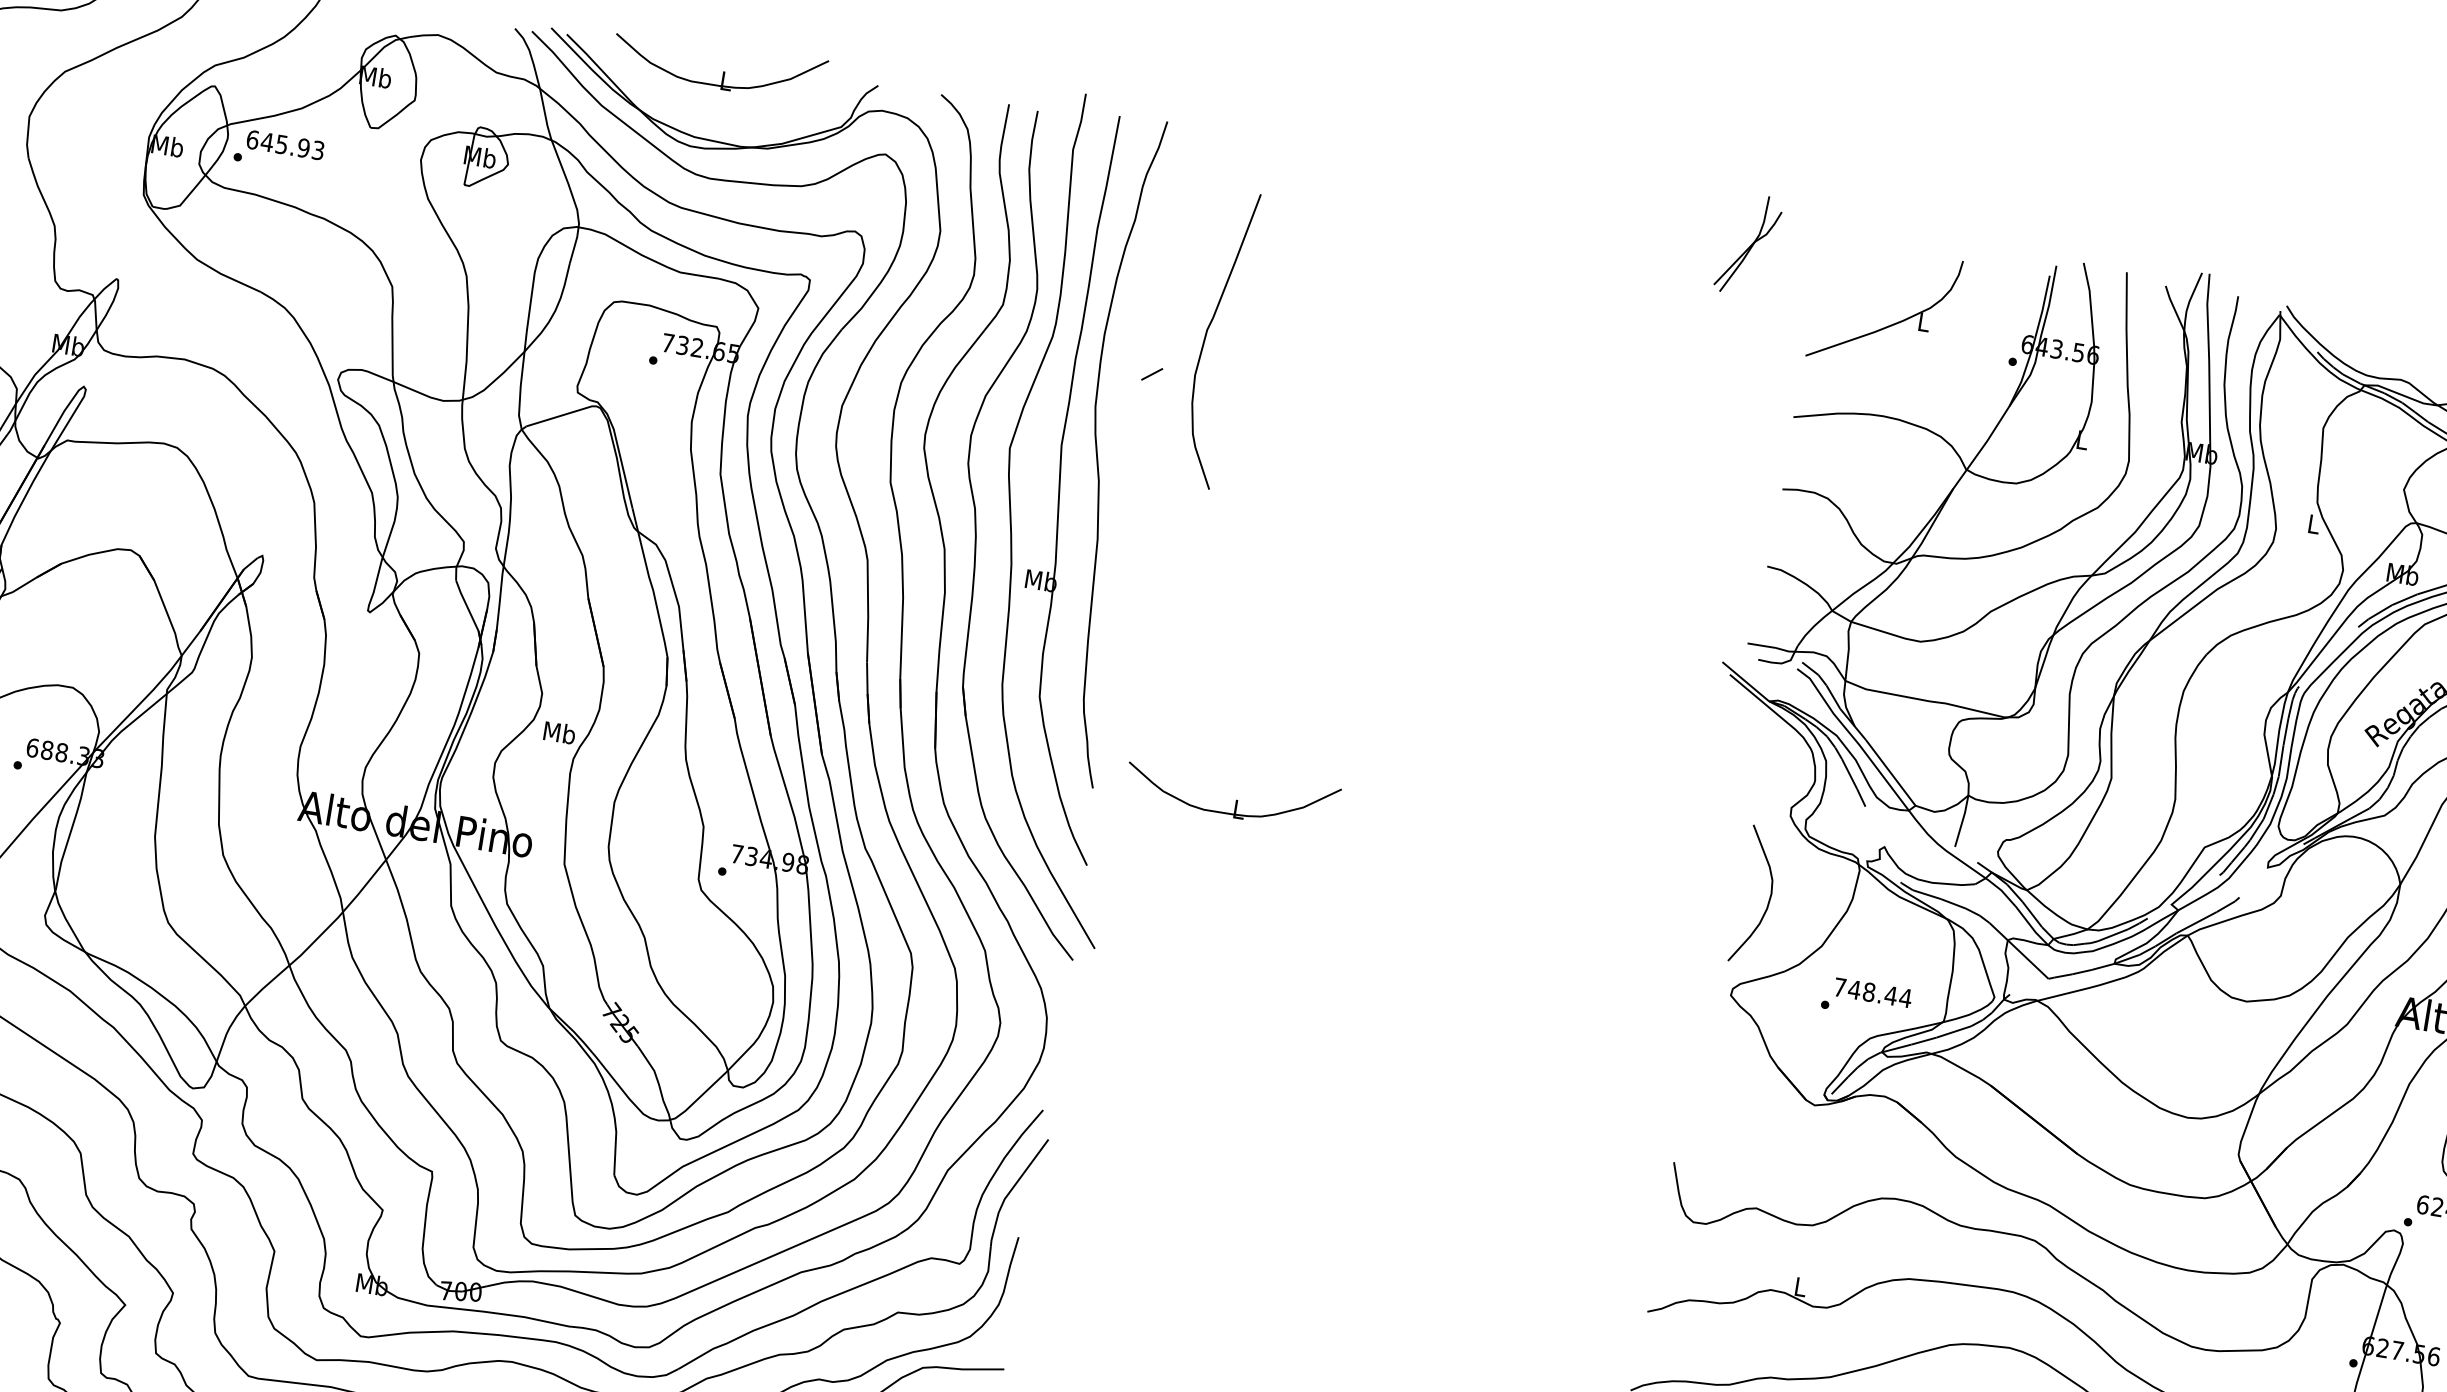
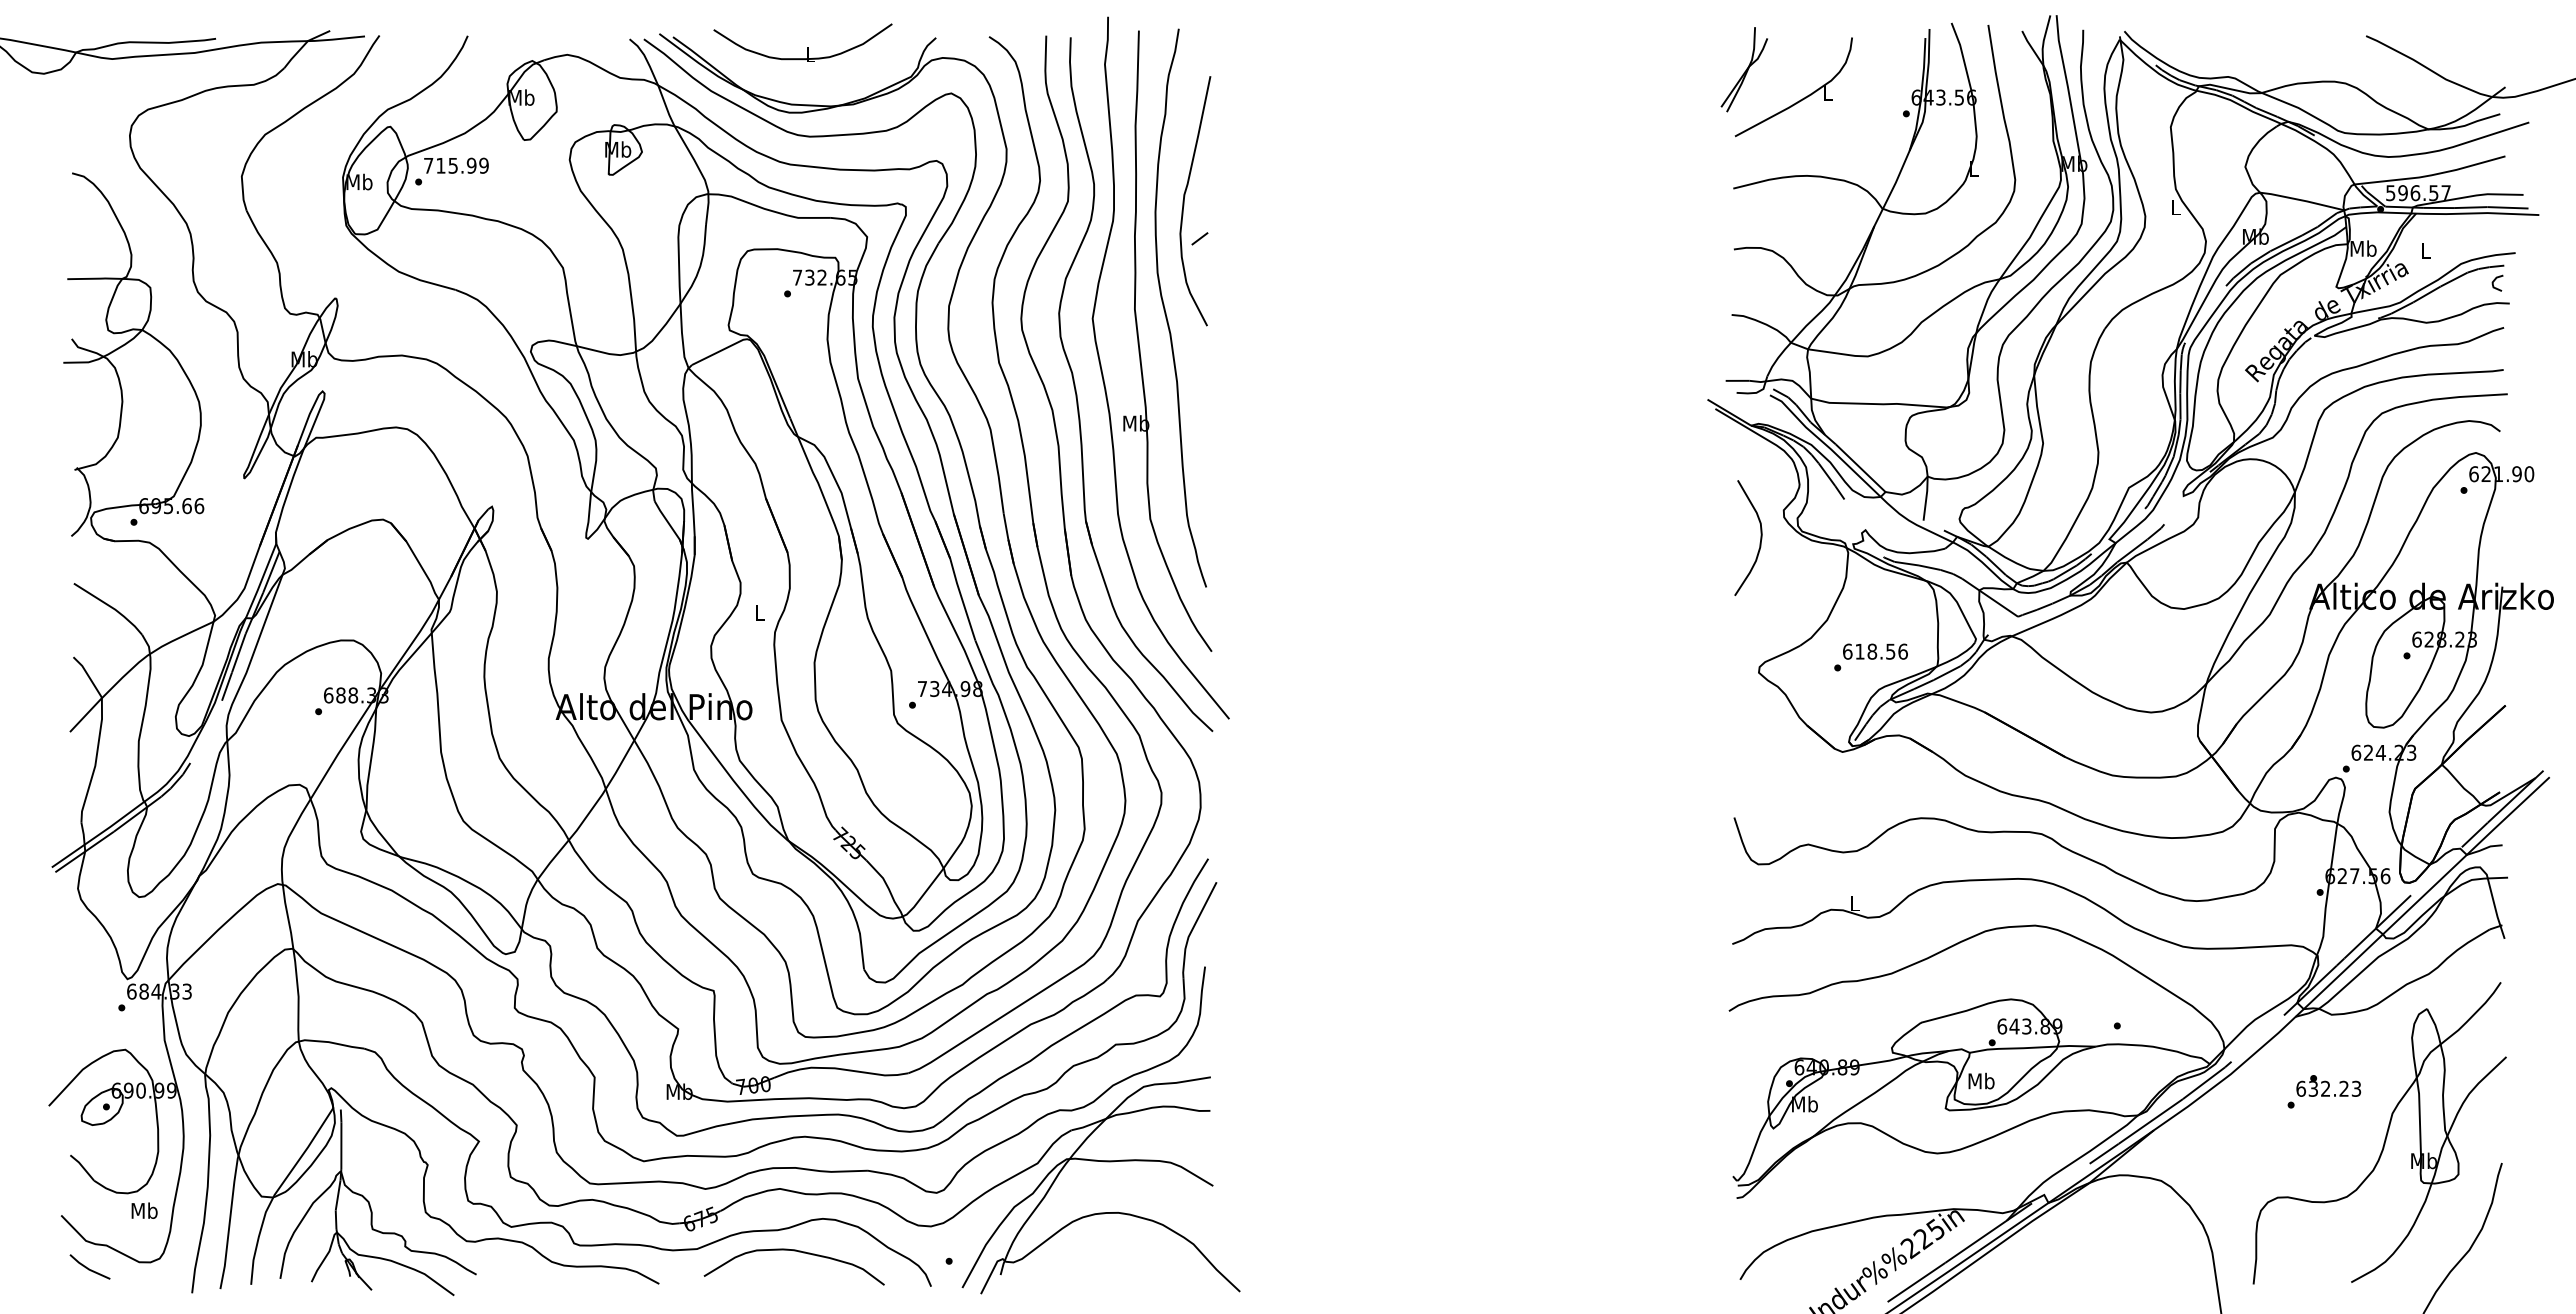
text: (285, 144) -> (456, 165), 645.93 -> 715.99
part: (1747, 244) -> (1743, 69), moved
curve: (1206, 337) -> (1184, 201), moved
text: (560, 732) -> (760, 612), Mb -> L
part: (1236, 800) -> (1326, 578), removed
curve: (1769, 896) -> (1760, 537), moved
text: (1873, 992) -> (1875, 651), 748.44 -> 618.56

